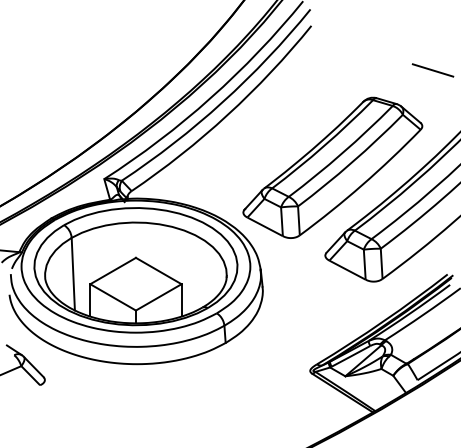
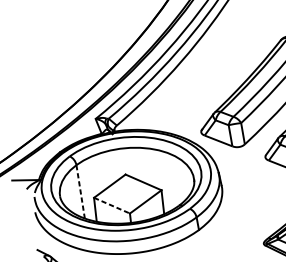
line: (73, 274) -> (80, 192), solid -> dashed
line: (113, 297) -> (112, 205), solid -> dashed

